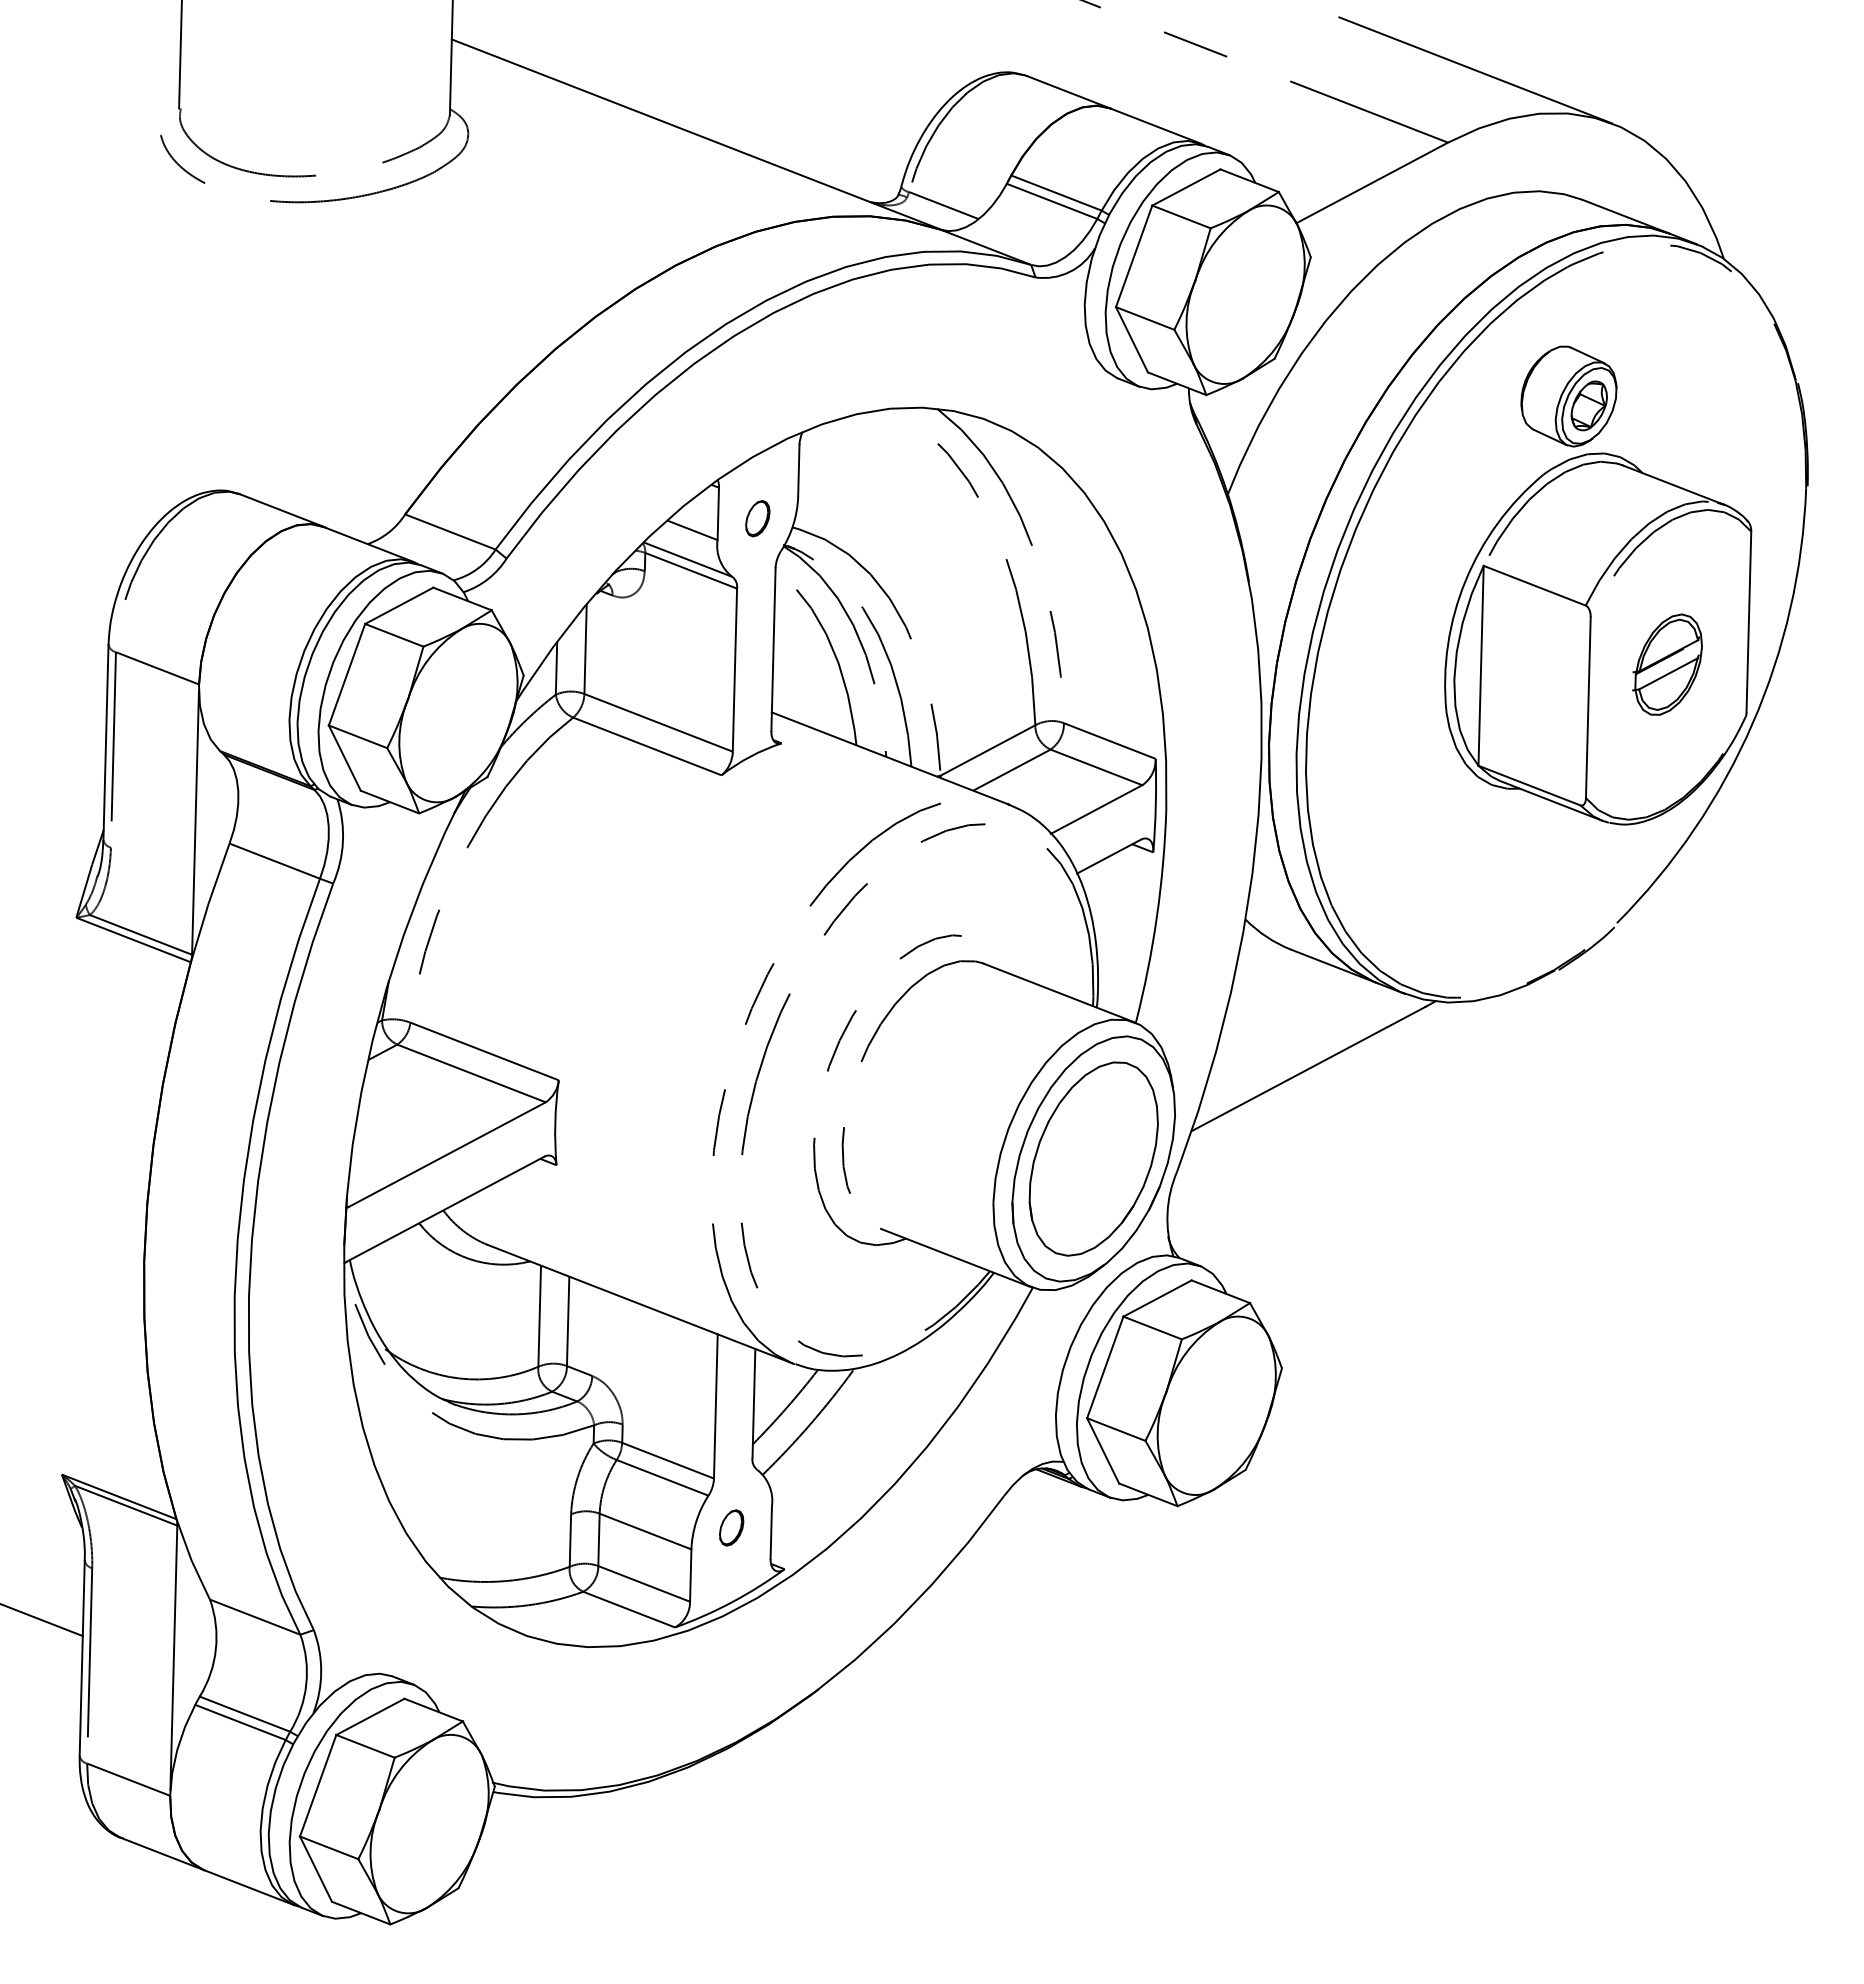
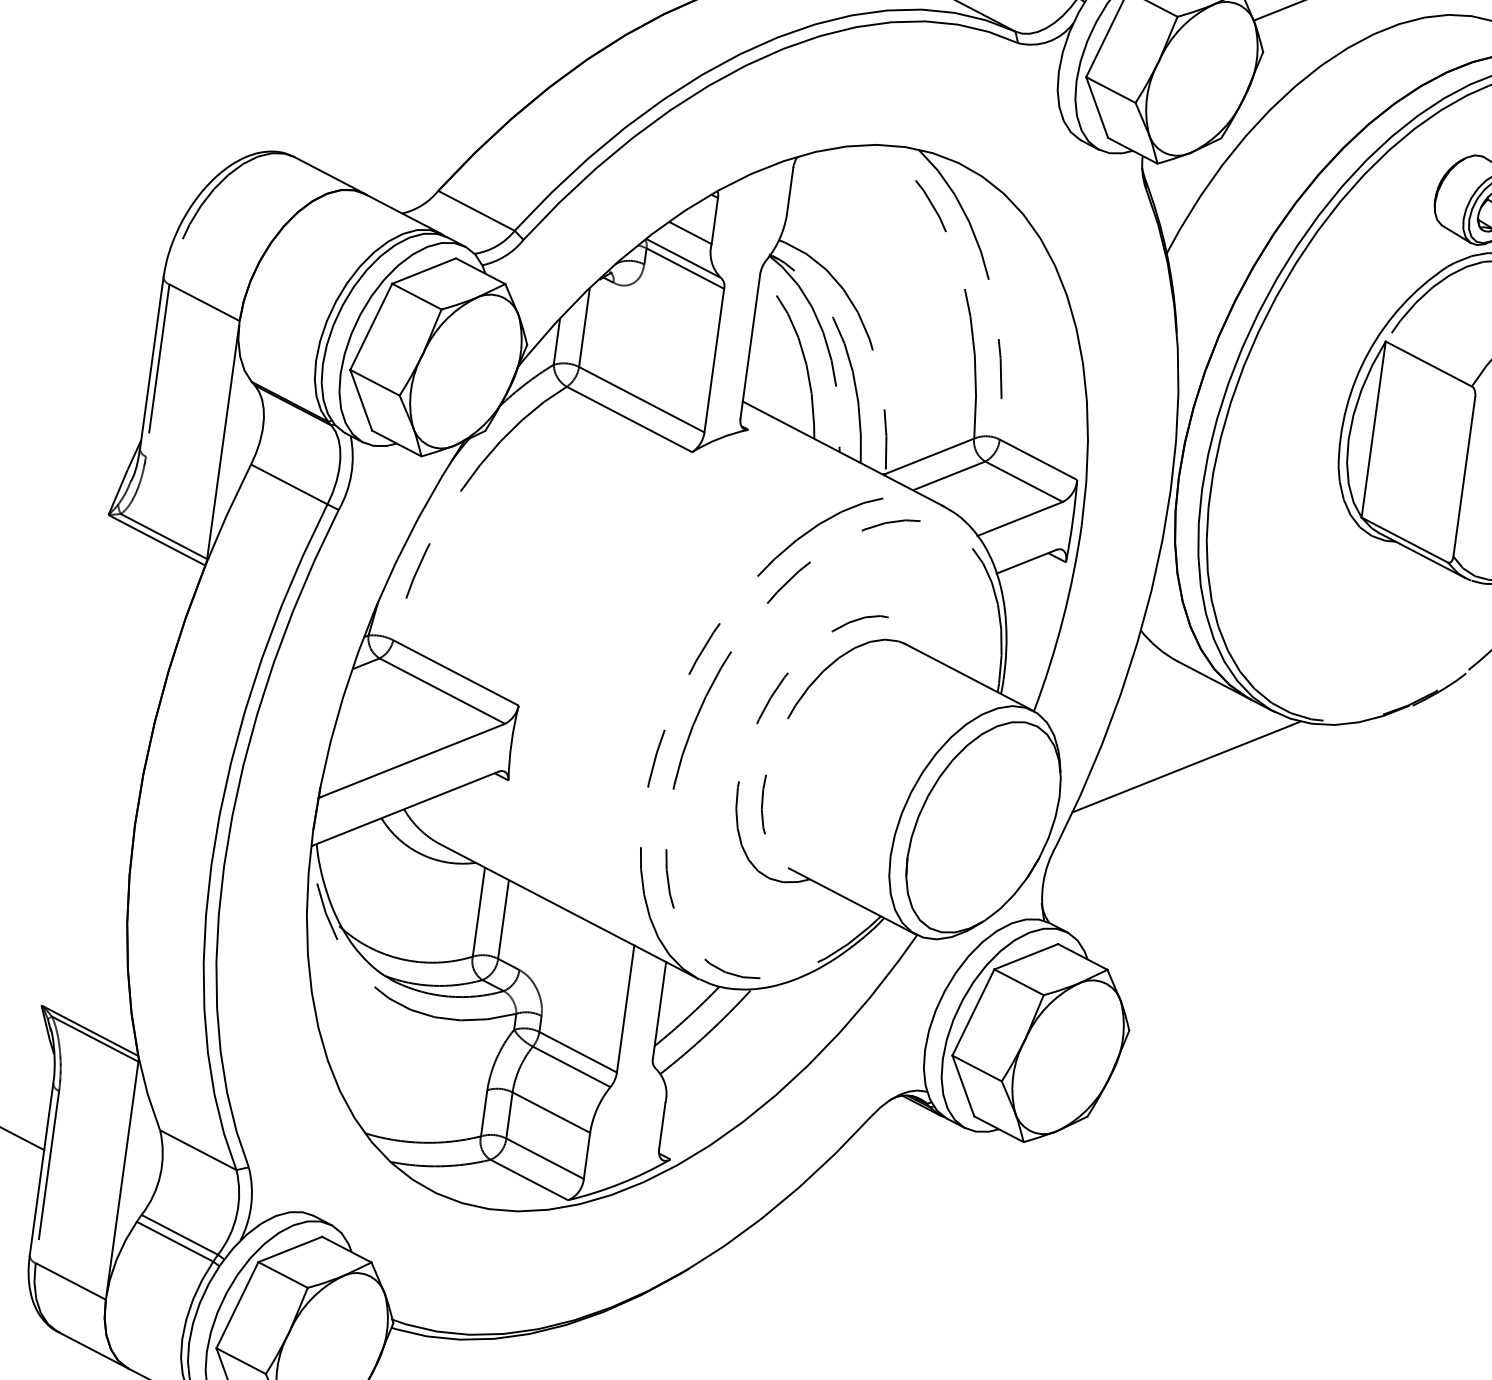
part: (757, 518) -> (749, 228), removed
part: (1093, 1158) -> (983, 826), removed
part: (731, 1527) -> (627, 1117), removed

